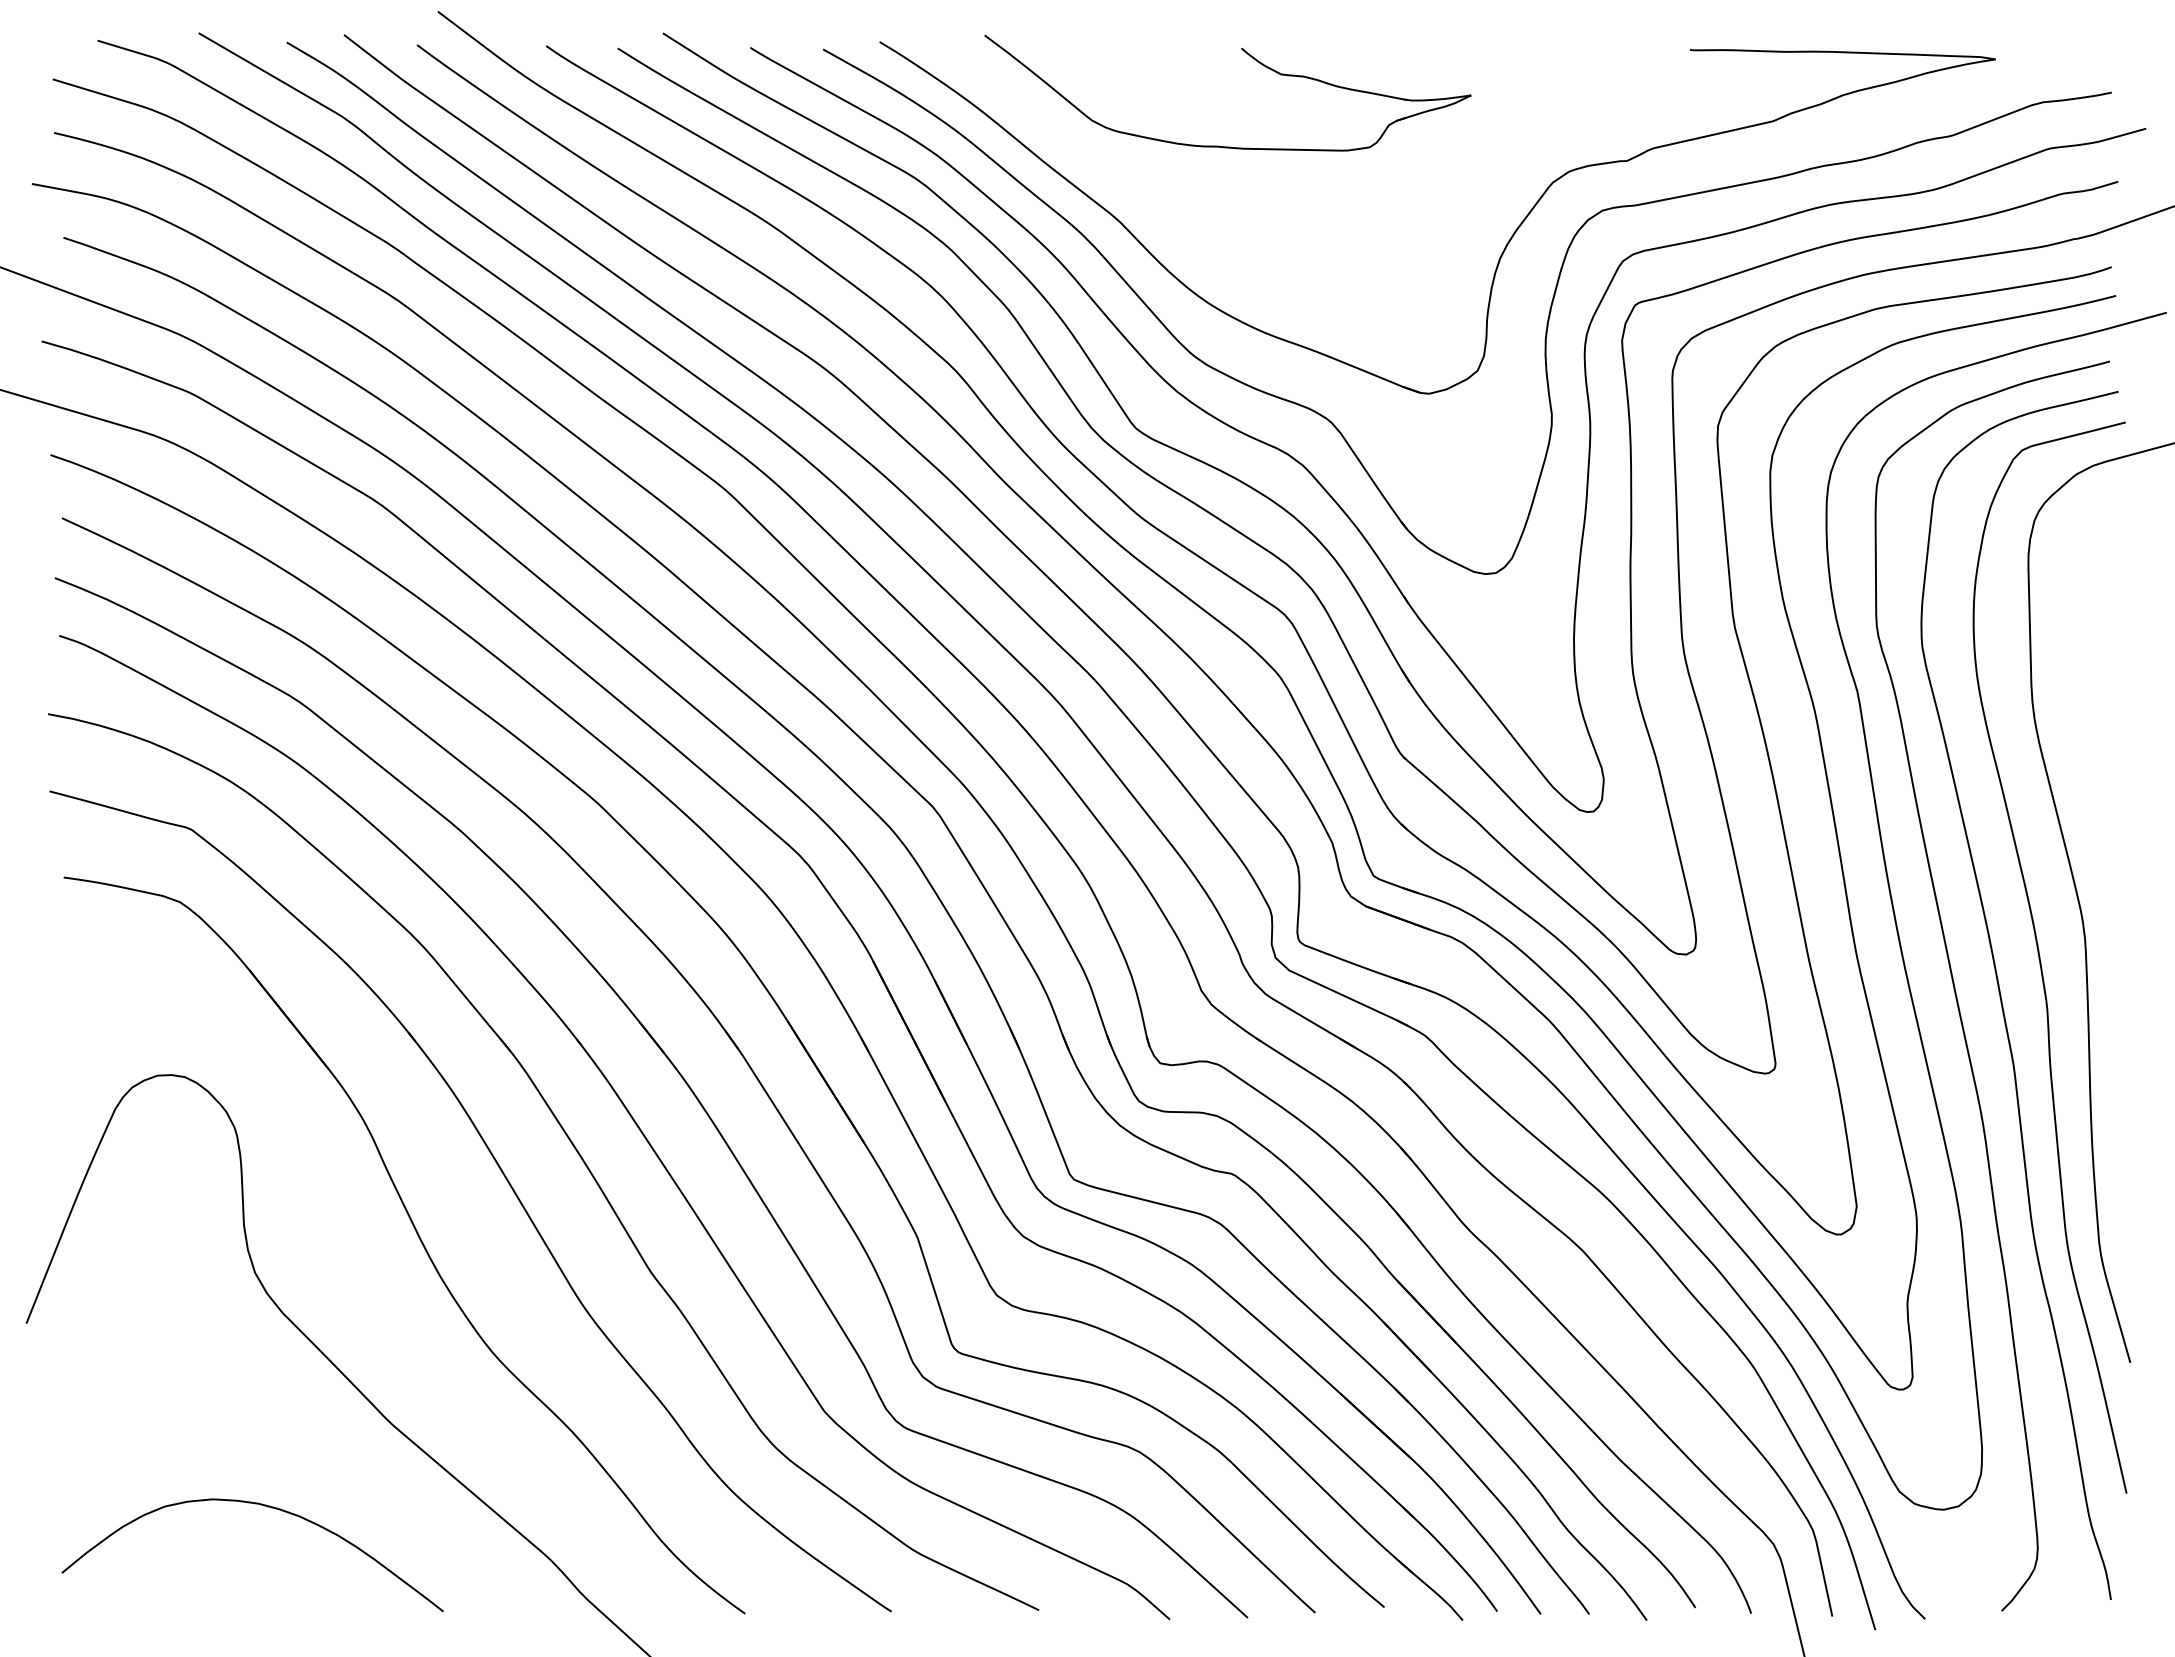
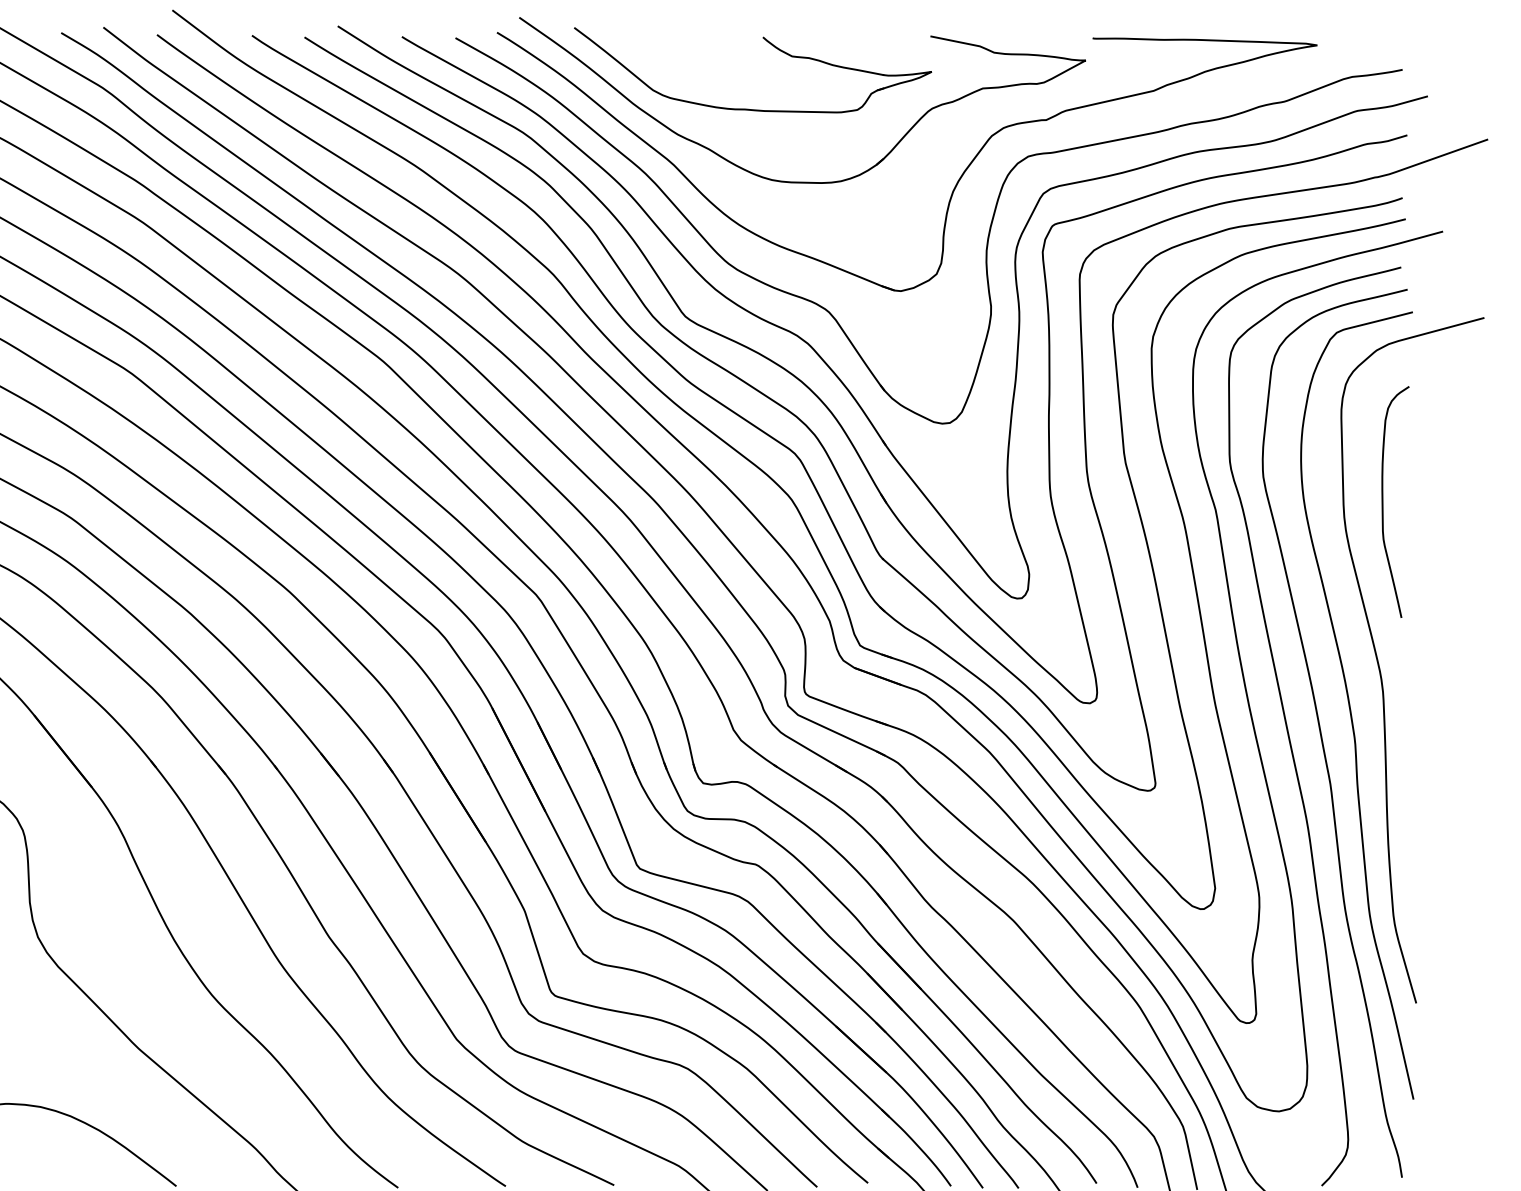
part: (1280, 244) -> (791, 181), added
curve: (2085, 680) -> (1383, 501), added

